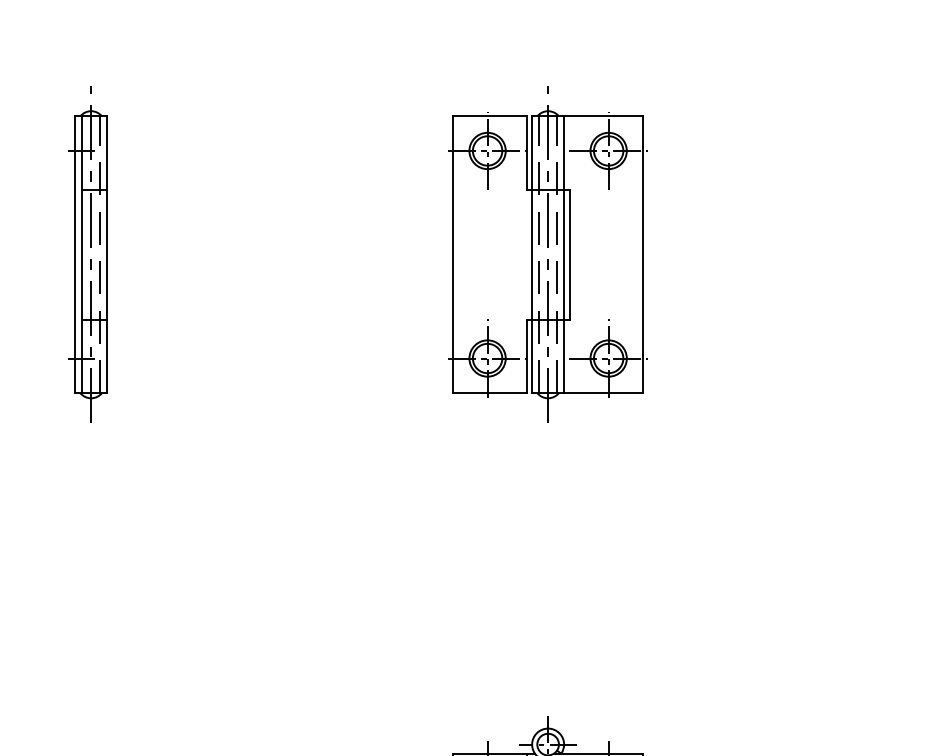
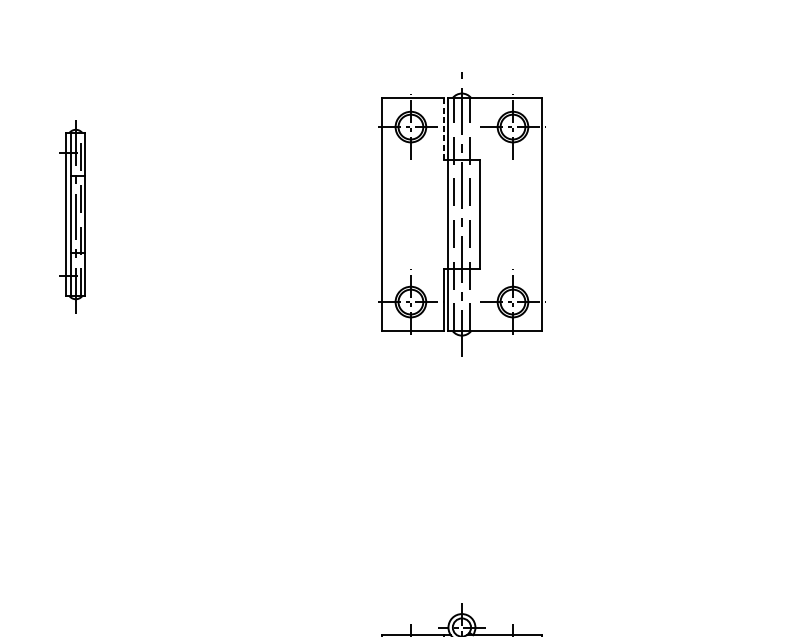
line: (526, 153) -> (443, 129), solid -> dashed
part: (87, 254) -> (73, 214), size x0.7
line: (564, 254) -> (475, 214), removed

